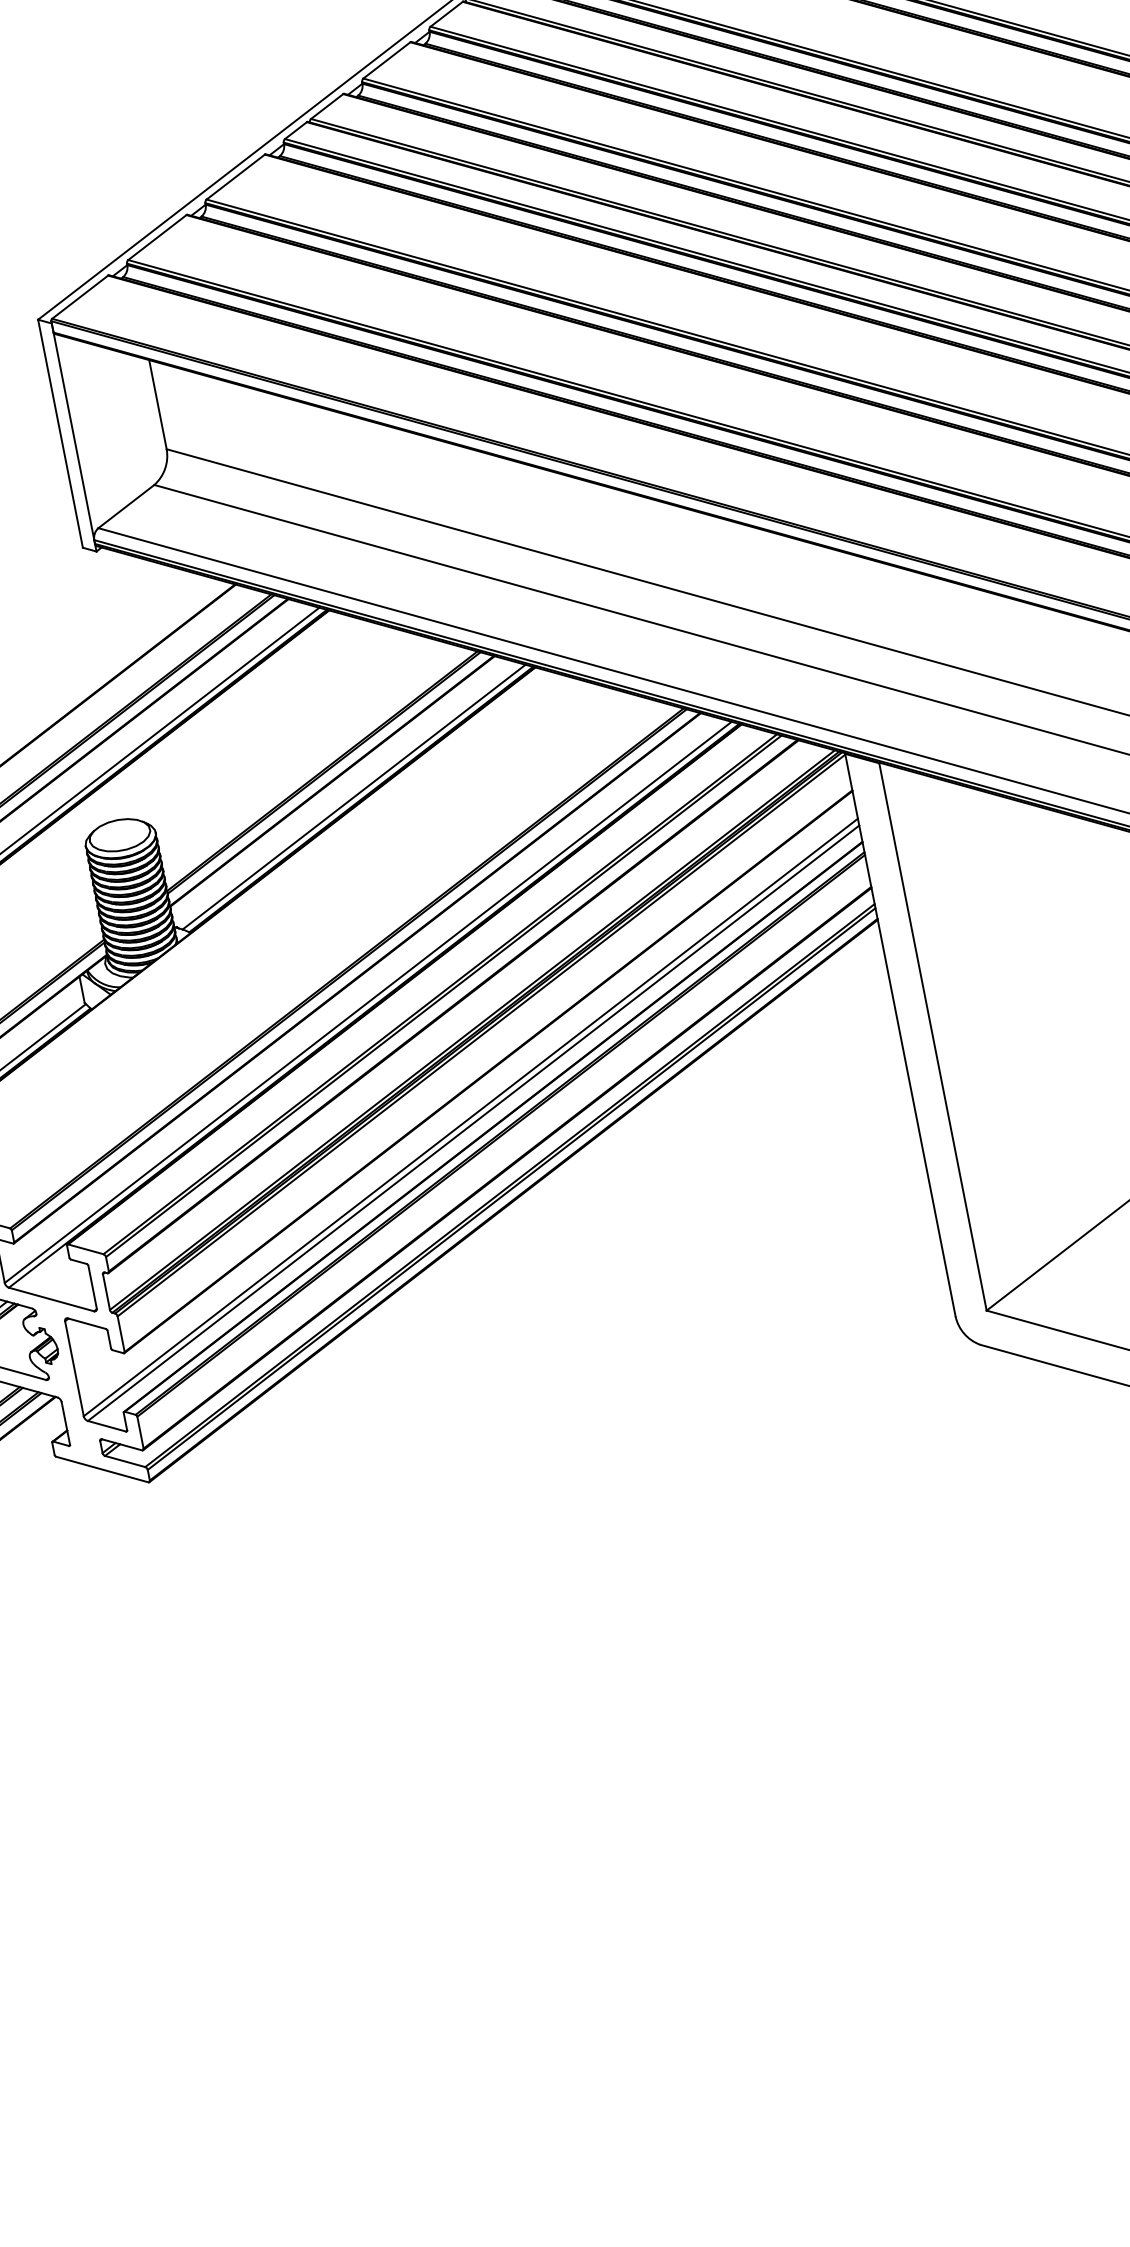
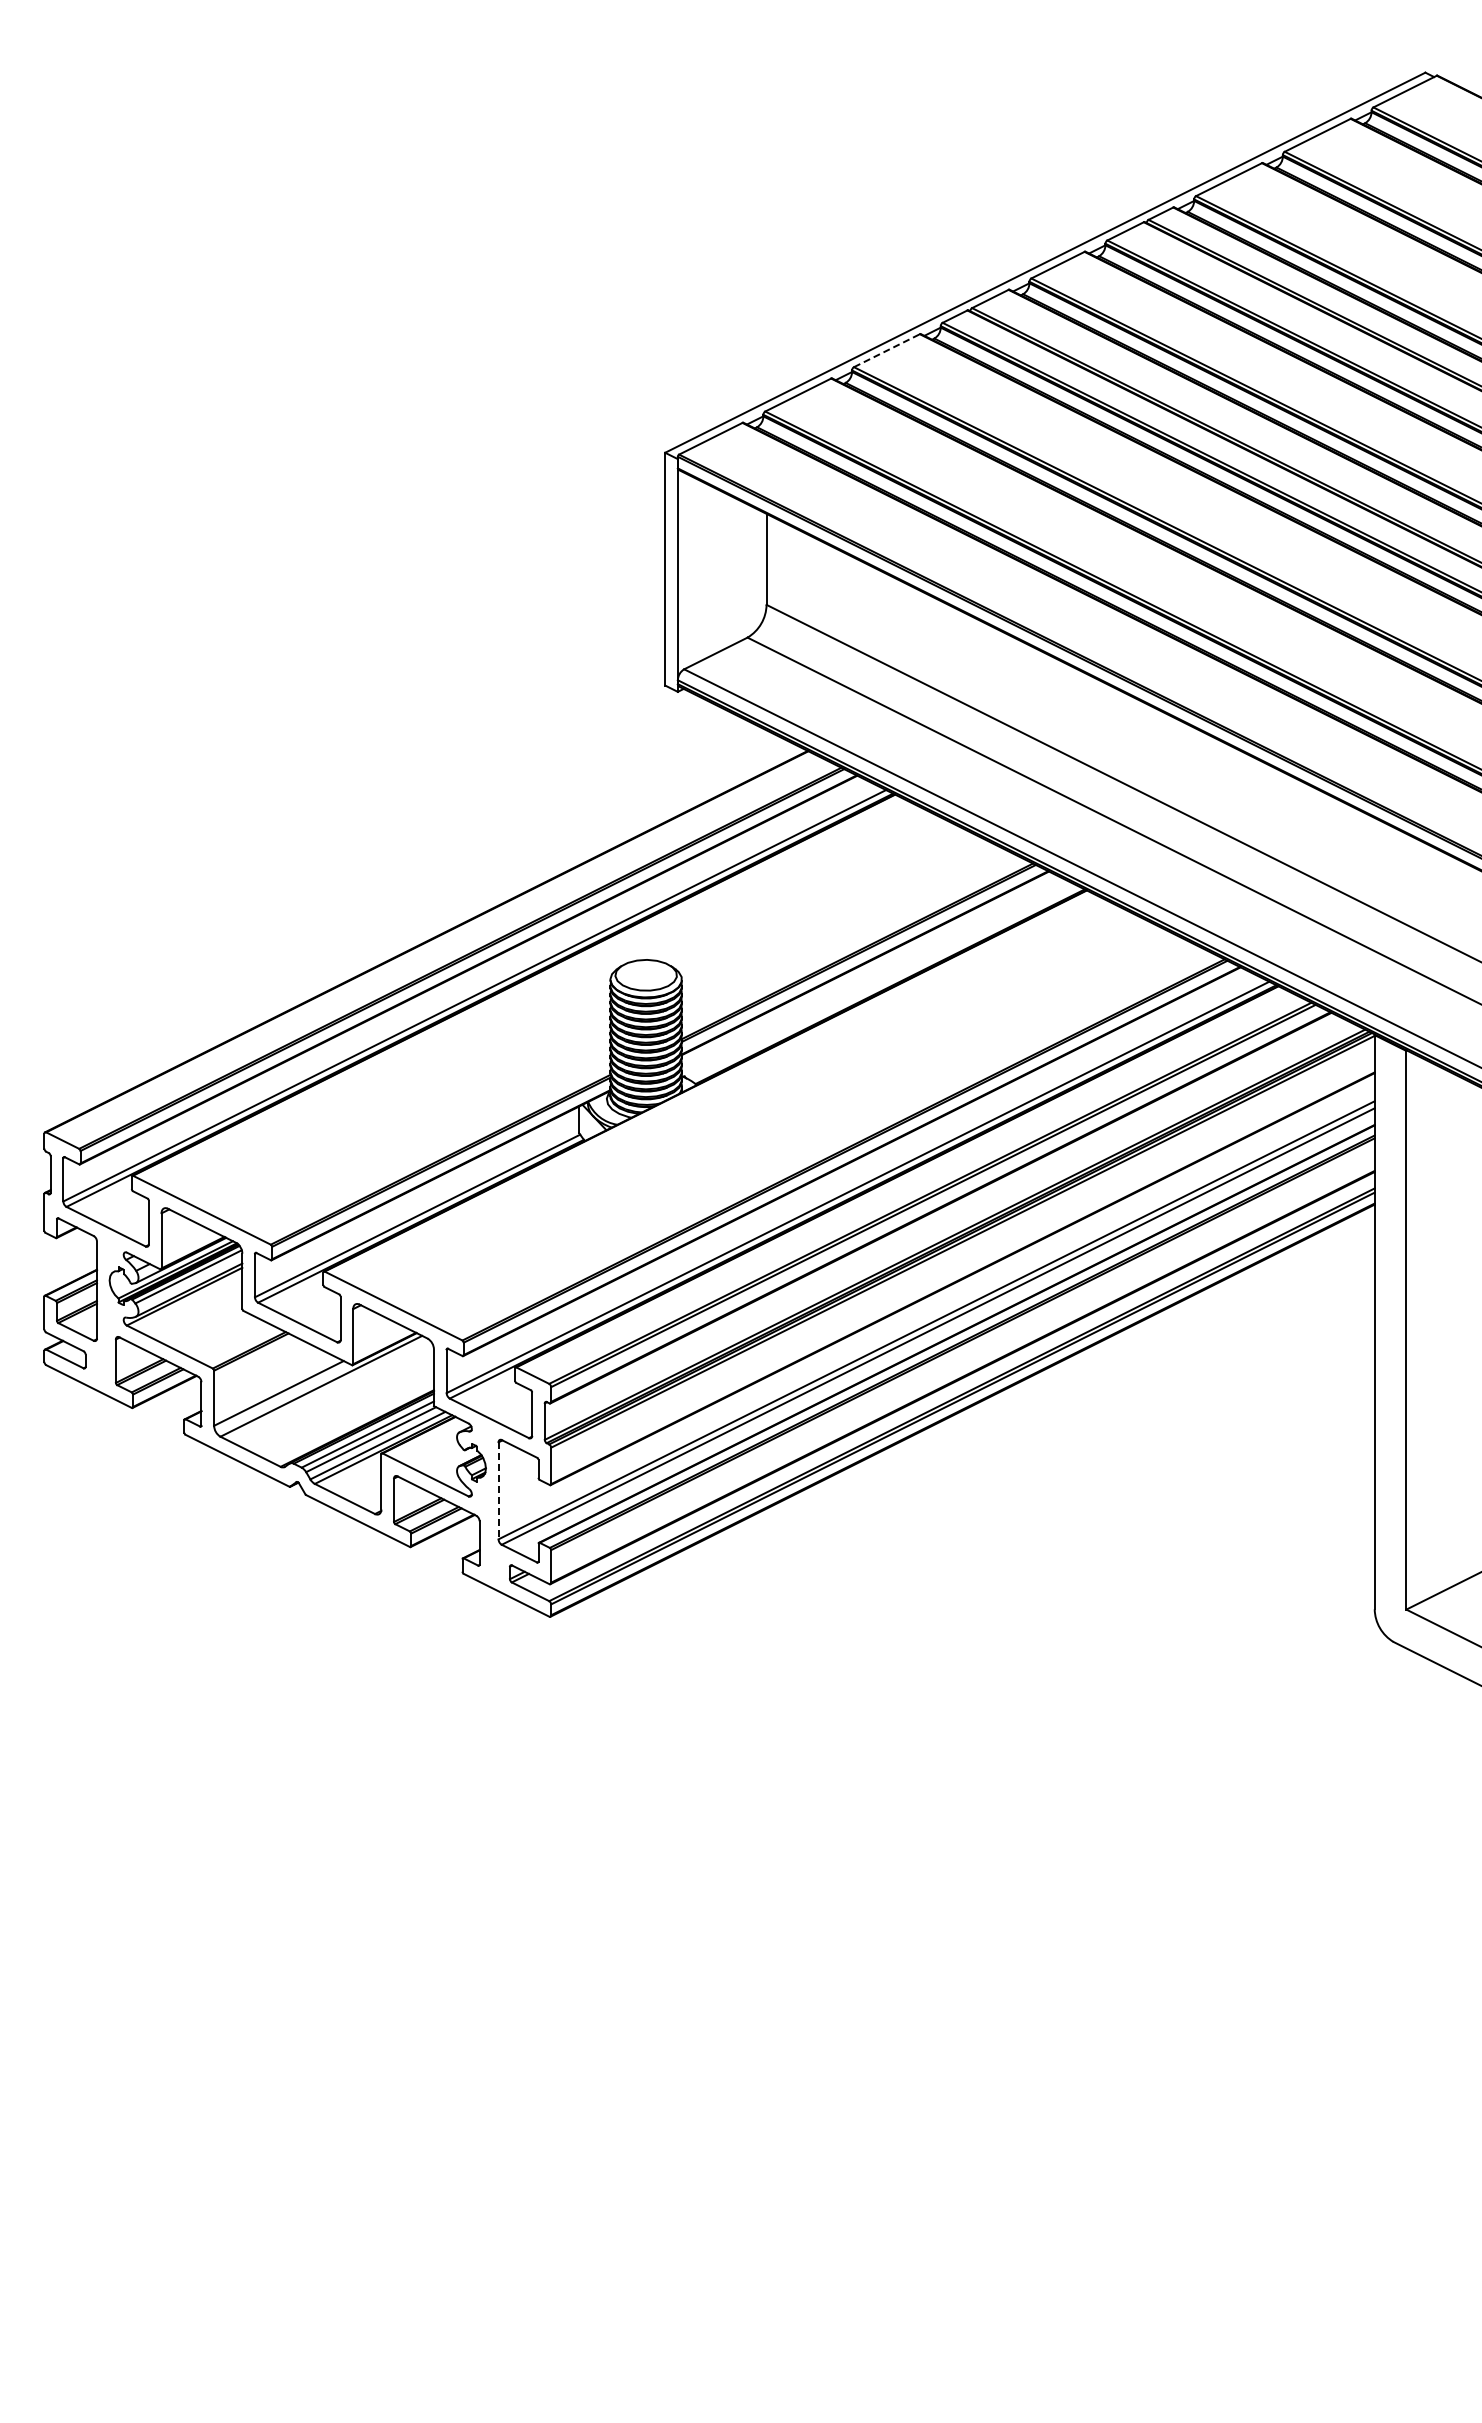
line: (235, 176) -> (886, 350), solid -> dashed
line: (353, 796) -> (883, 982), removed
line: (74, 1369) -> (498, 1491), solid -> dashed

